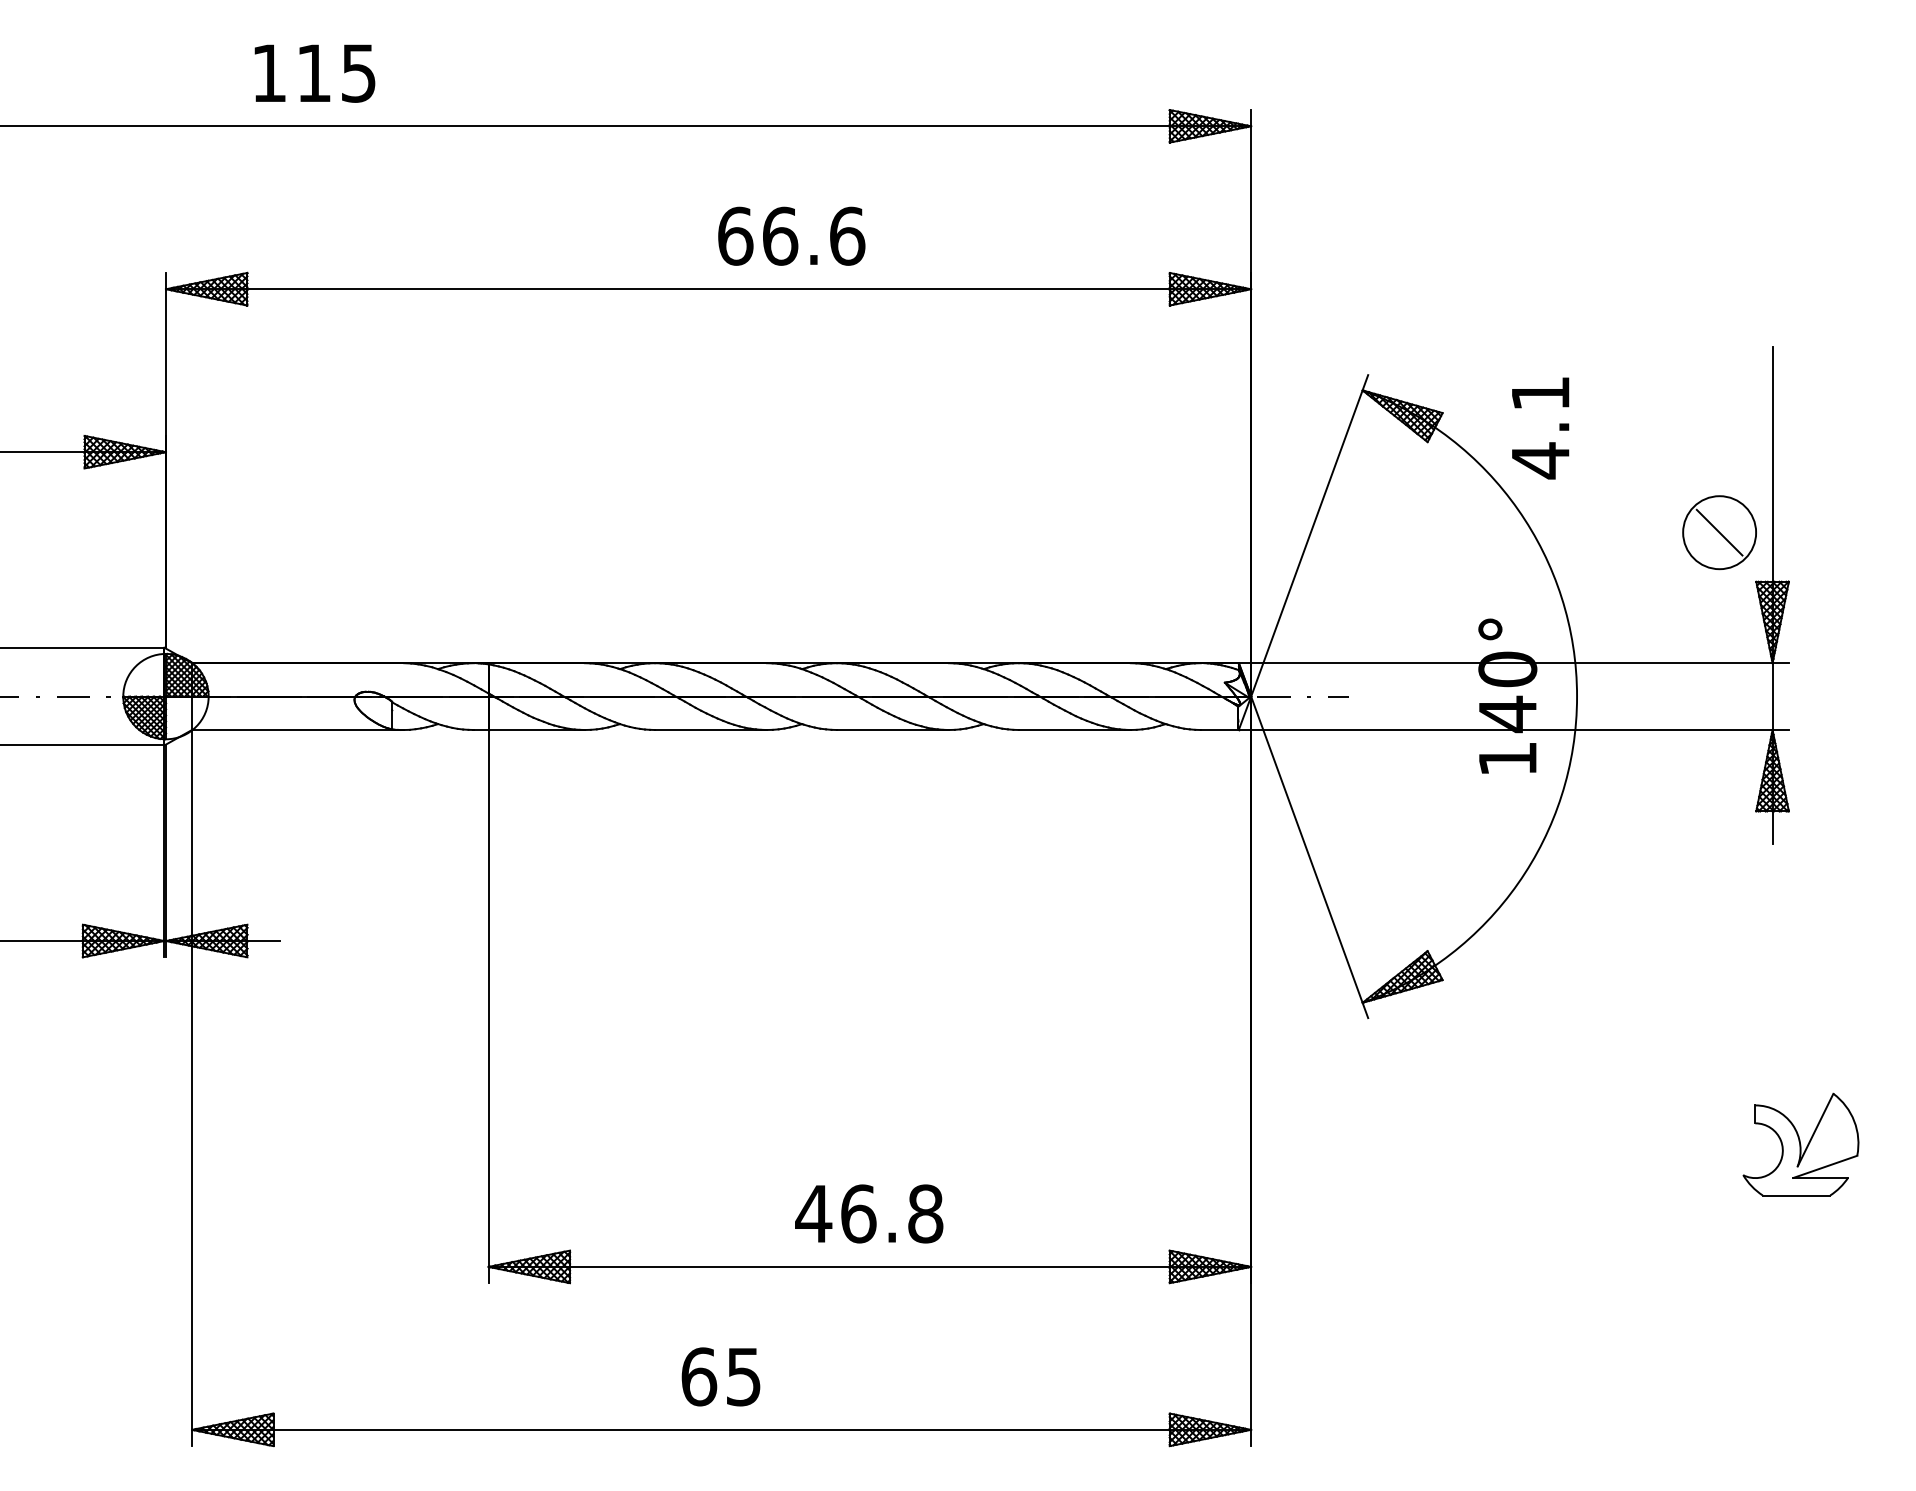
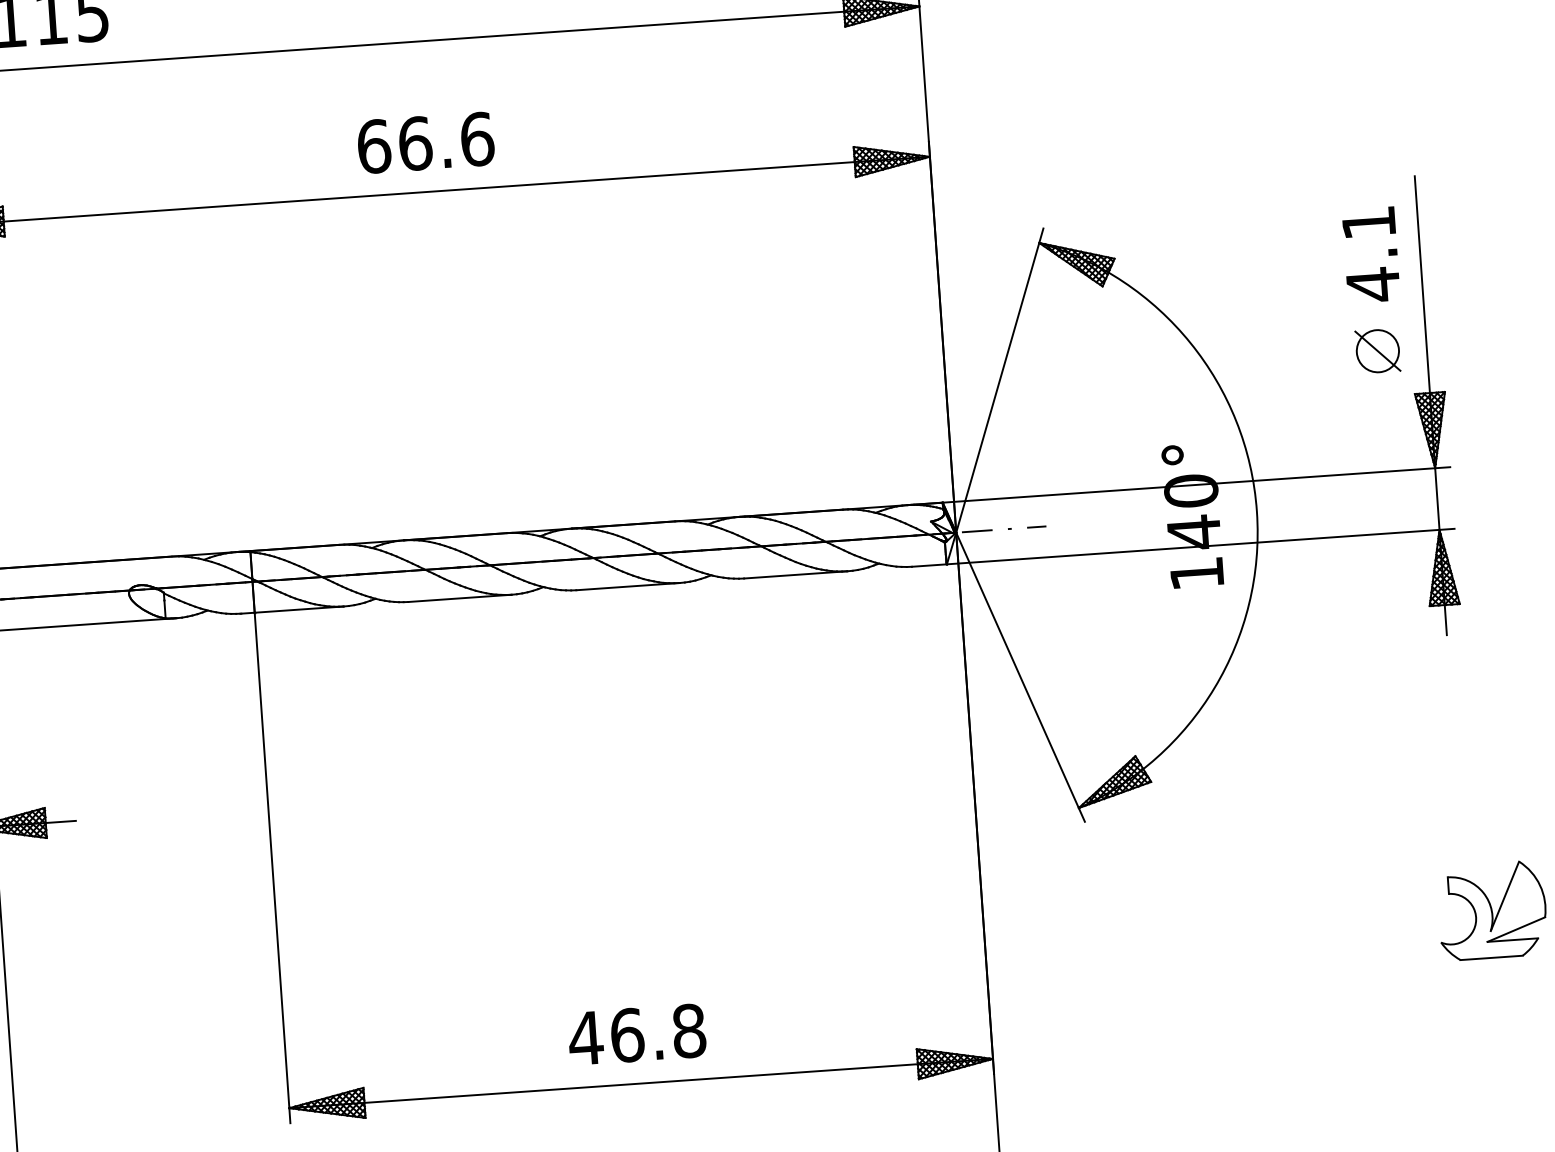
text: (791, 235) -> (425, 142), moved
text: (1540, 428) -> (1371, 255), moved
circle: (1719, 532) -> (1377, 351), size x0.62

